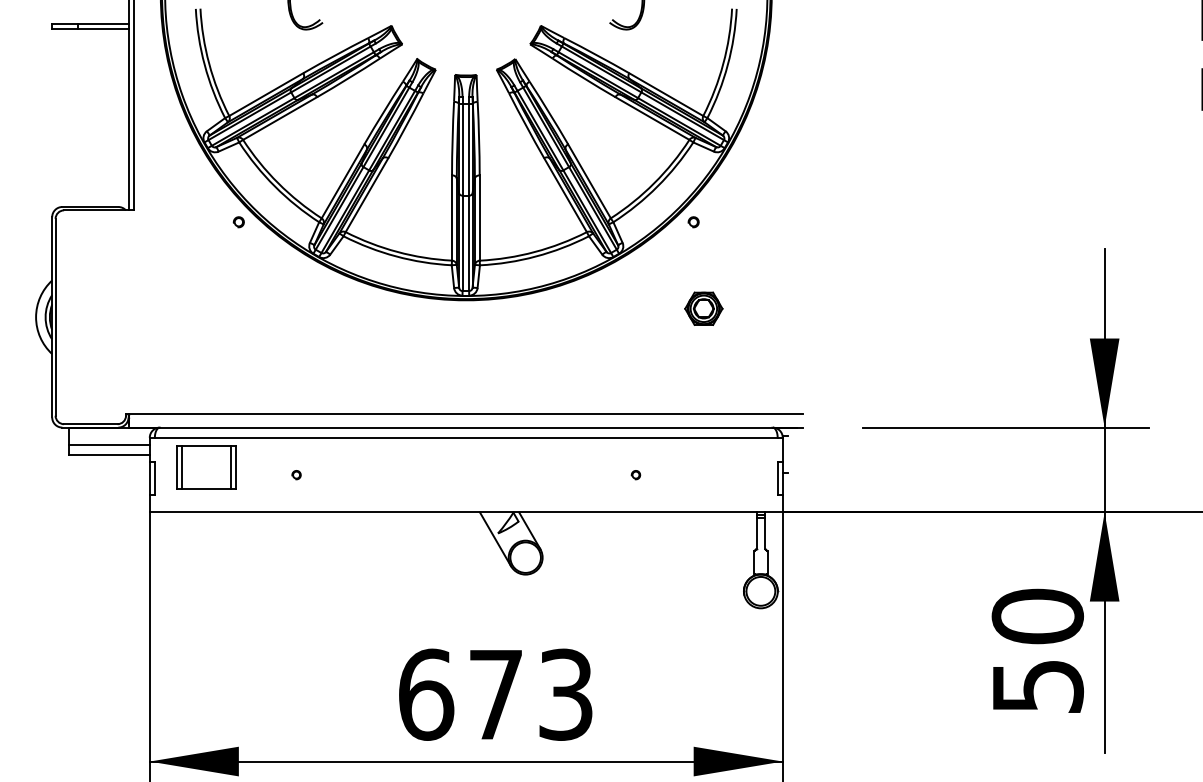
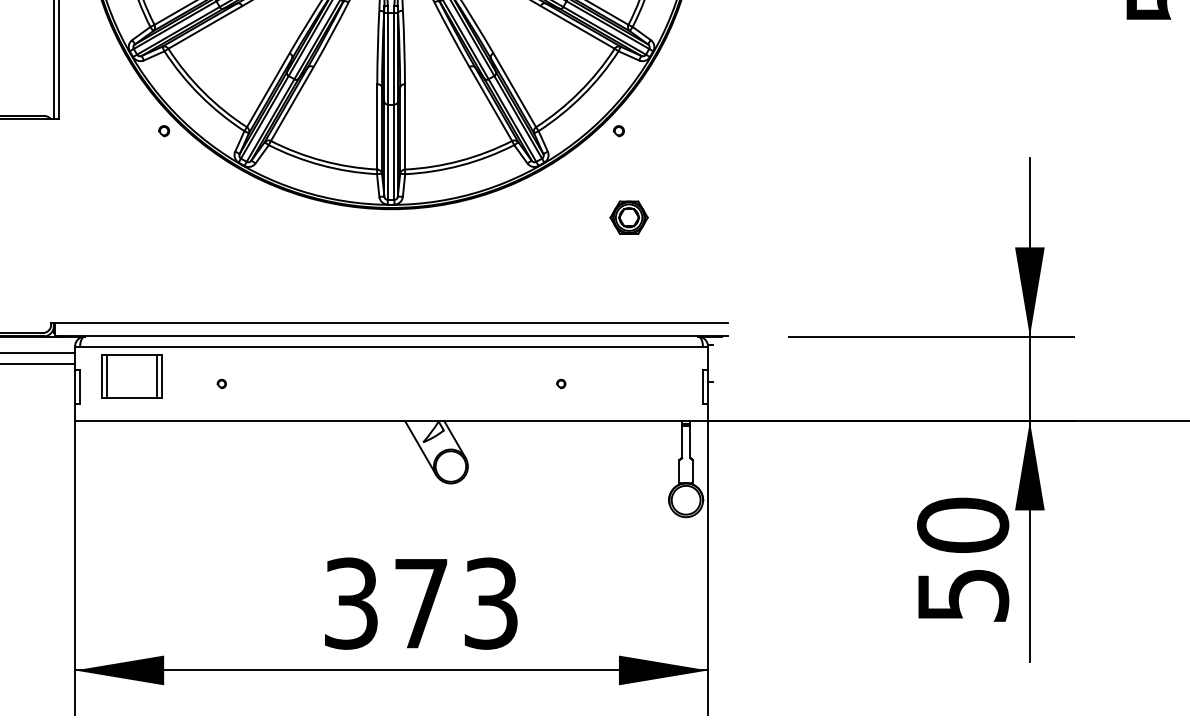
text: (426, 694) -> (351, 603), 673 -> 373

